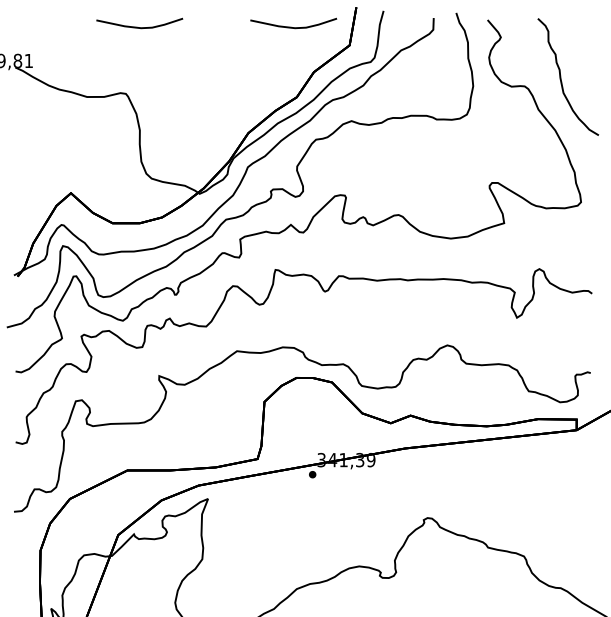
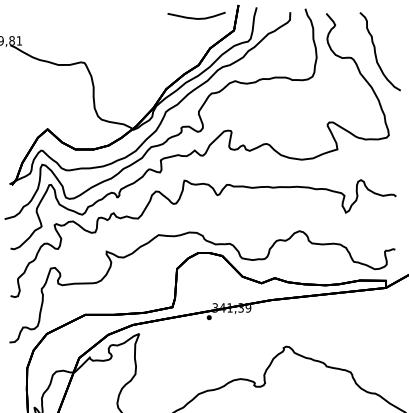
curve: (138, 26) -> (92, 17), removed

